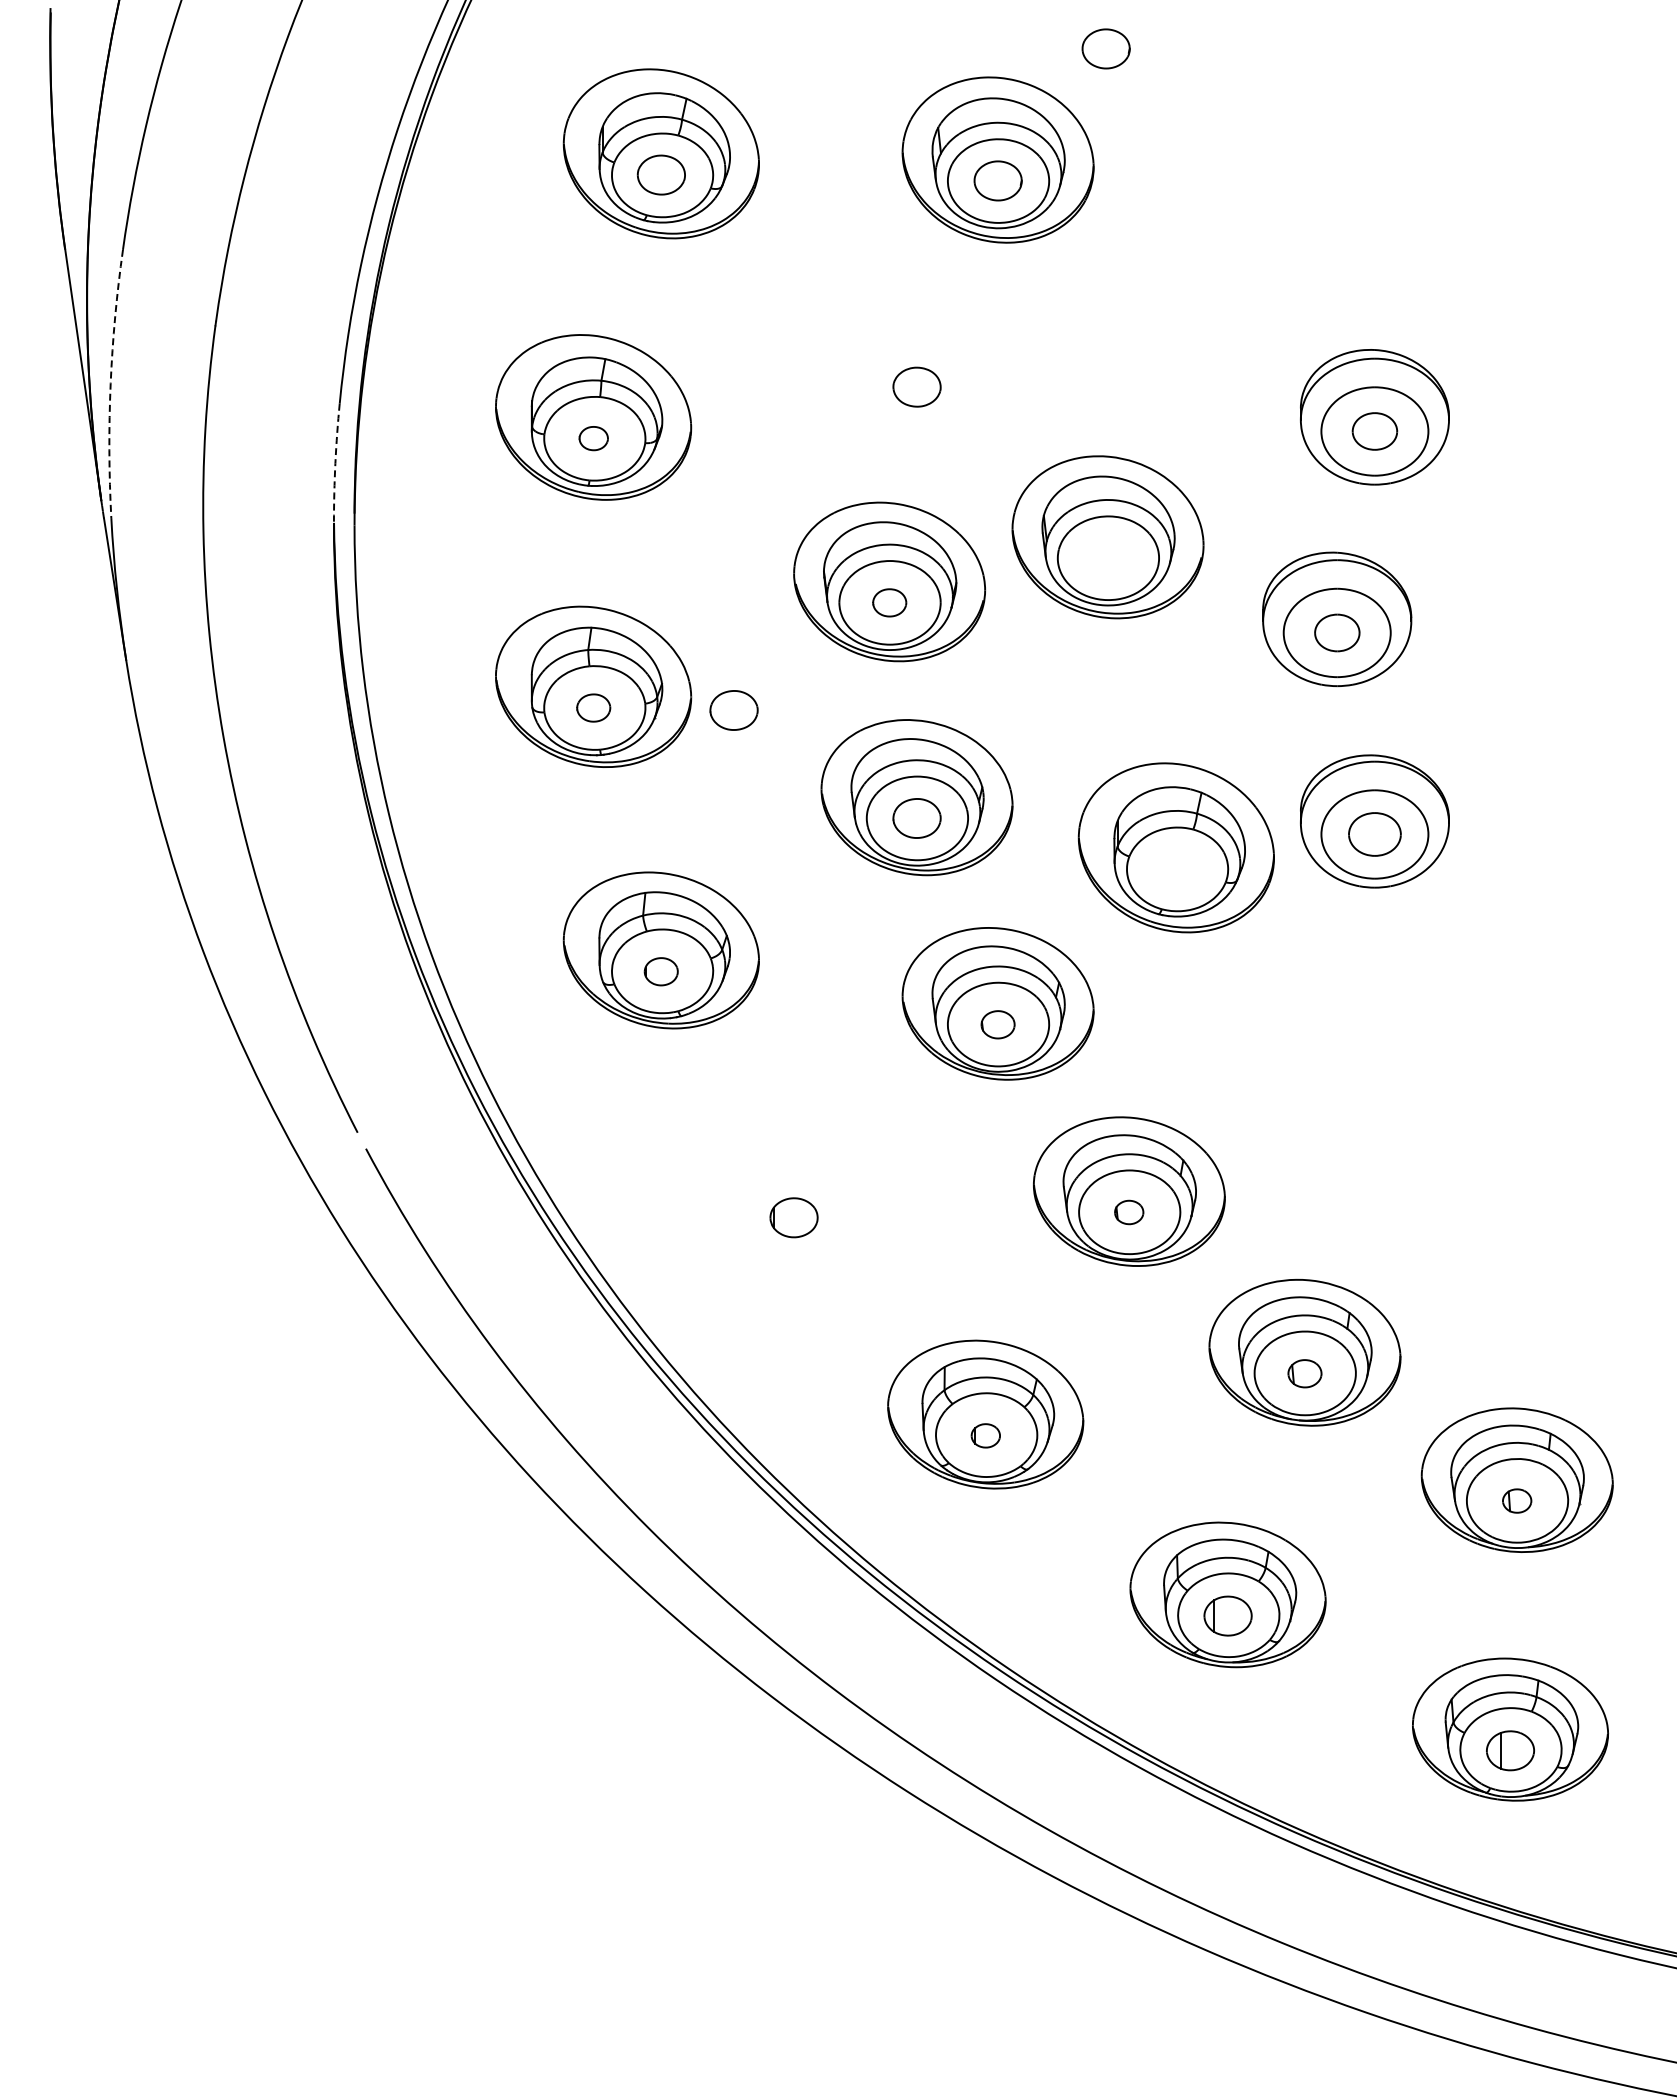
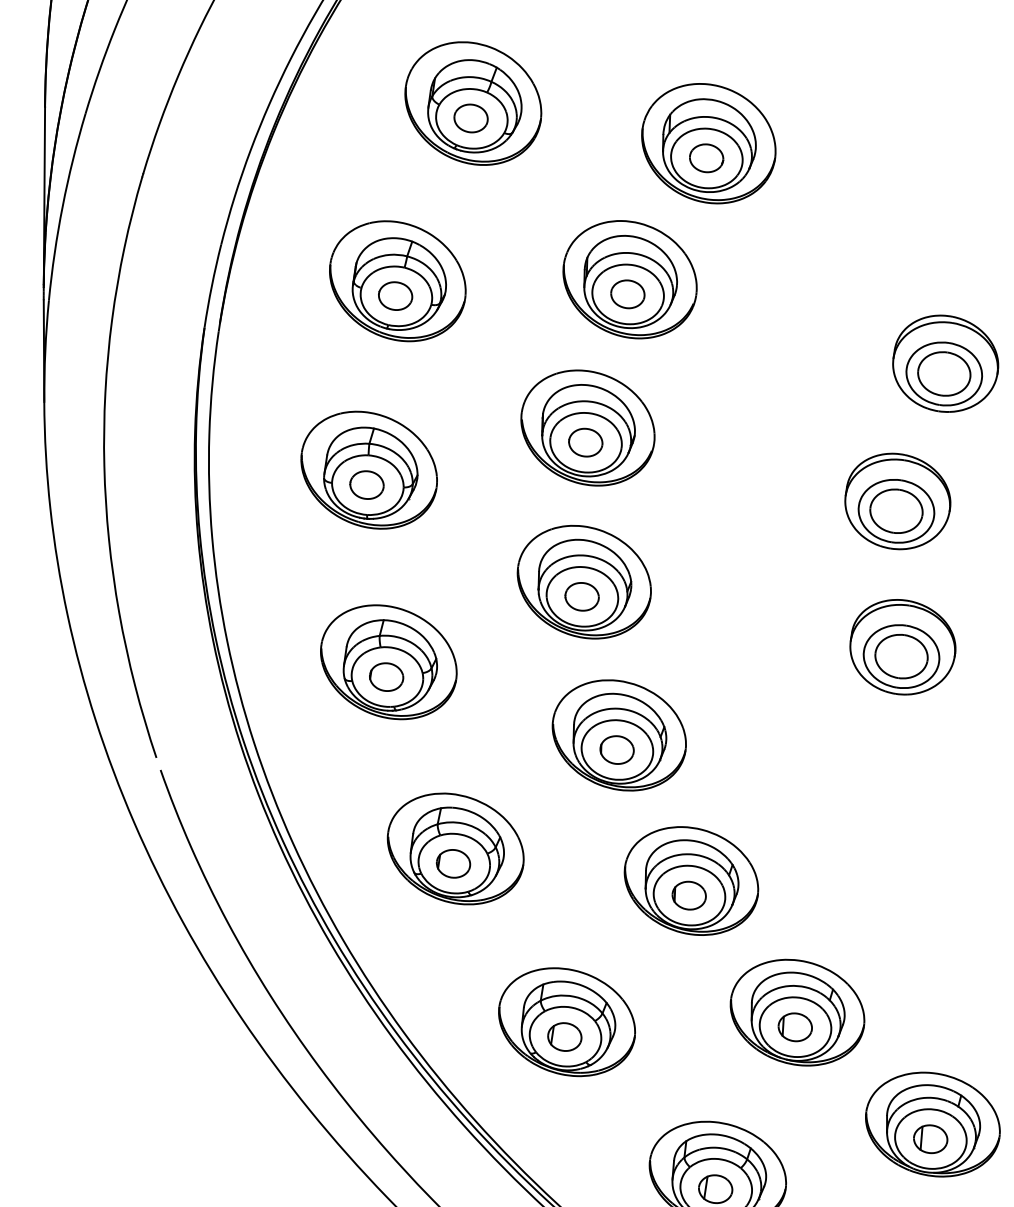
part: (1105, 48) -> (795, 76), removed
arc: (110, 383) -> (62, 206), dashed -> solid
part: (1374, 431) -> (943, 373), size x1.67
part: (593, 438) -> (395, 296), size x1.67
arc: (335, 463) -> (211, 286), dashed -> solid
part: (1107, 537) -> (629, 279), moved
part: (889, 602) -> (585, 442), size x1.43
part: (1337, 632) -> (896, 510), size x1.67
part: (593, 707) -> (366, 484), size x1.43
part: (733, 710) -> (464, 501), removed
part: (1374, 834) -> (901, 656), size x1.43
part: (1175, 847) -> (760, 644), removed
part: (660, 971) -> (385, 676), size x1.43
part: (997, 1024) -> (616, 749), size x1.43
part: (793, 1196) -> (455, 848), added
part: (1128, 1212) -> (688, 895), size x1.67
part: (1304, 1373) -> (794, 1027), size x1.43
part: (985, 1435) -> (564, 1036), size x1.67
part: (1516, 1500) -> (930, 1138), size x1.67

